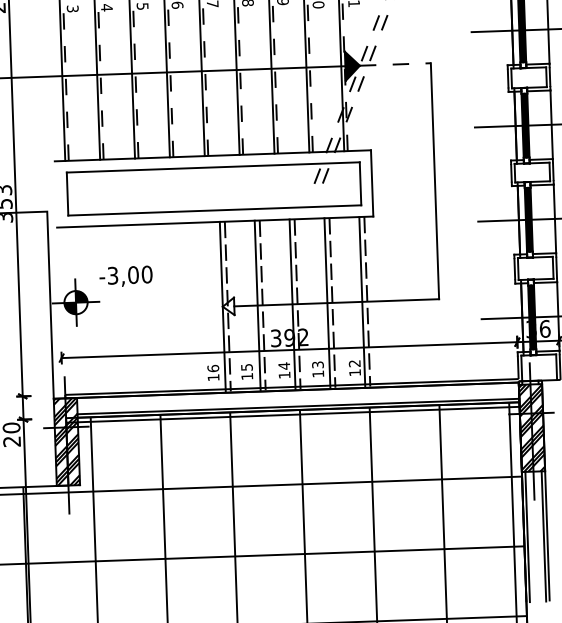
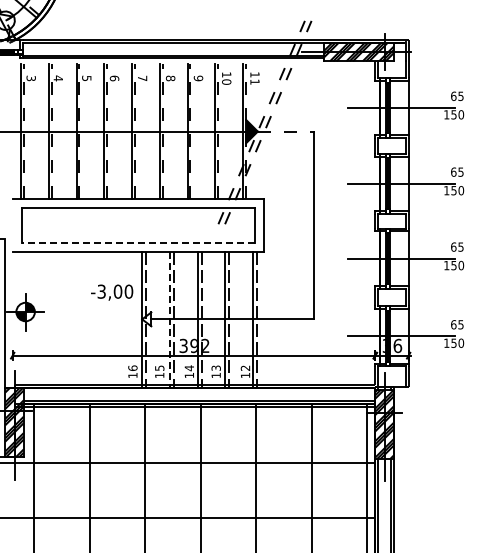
line: (214, 210) -> (138, 242), solid -> dashed
text: (126, 276) -> (112, 292), moved
line: (257, 305) -> (169, 319), solid -> dashed

